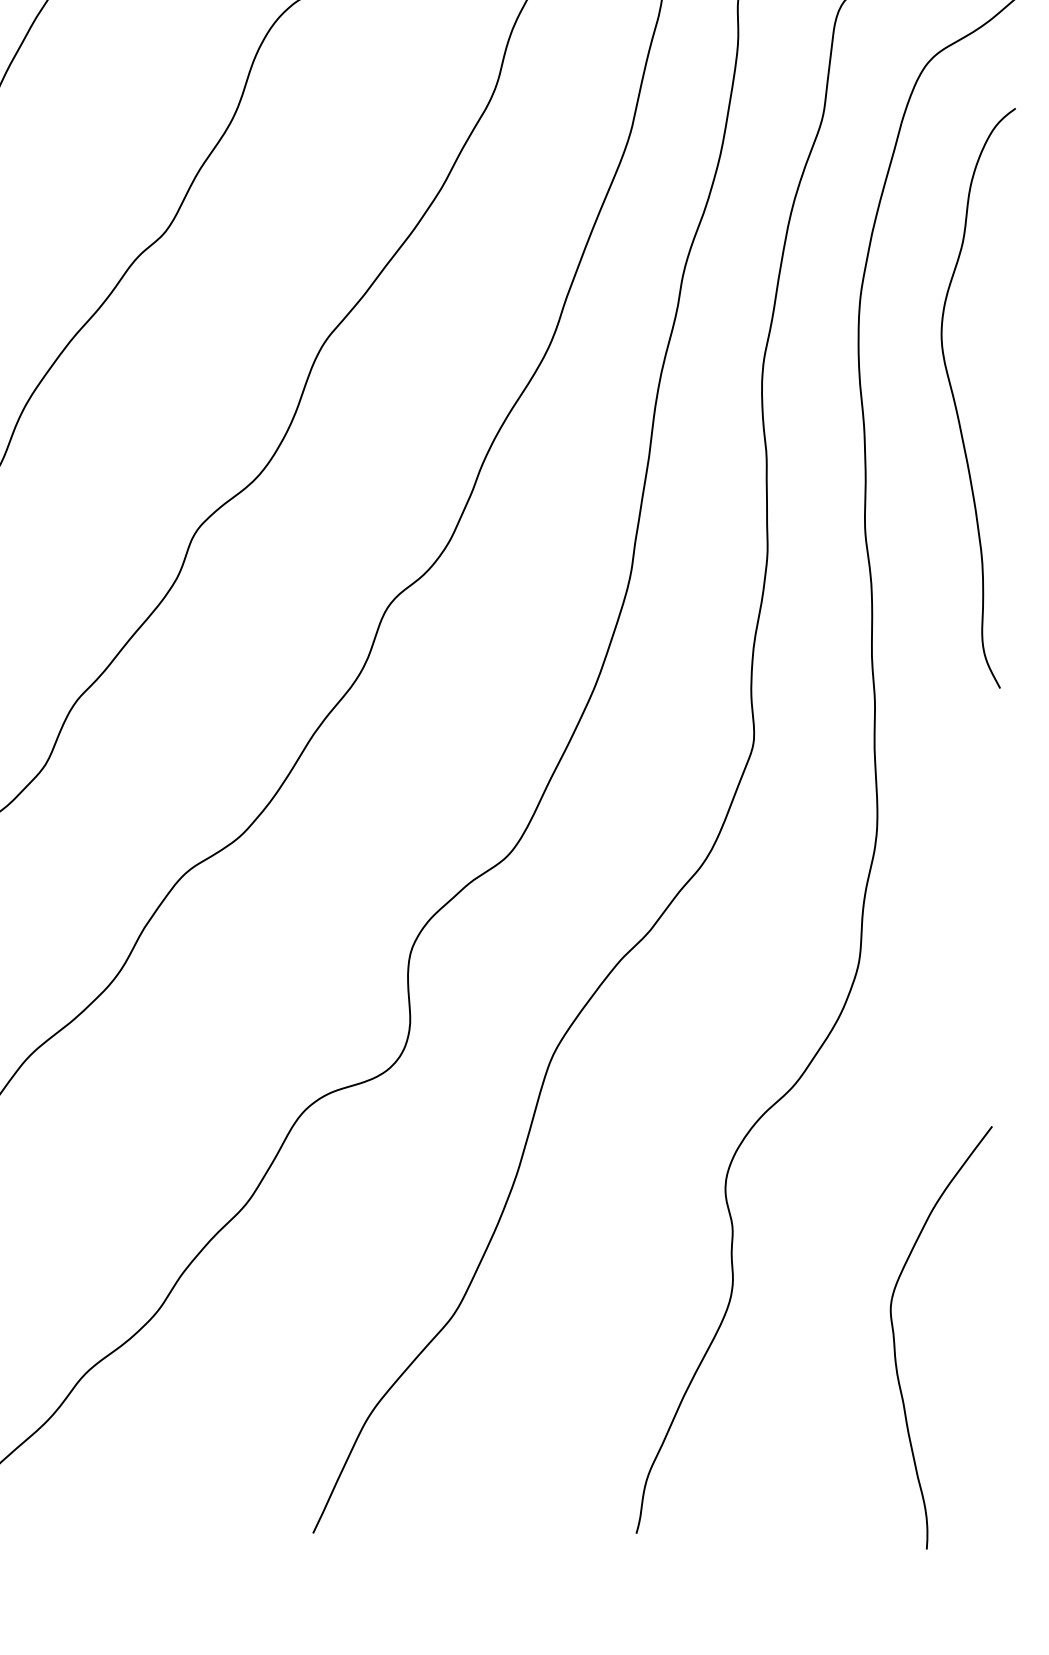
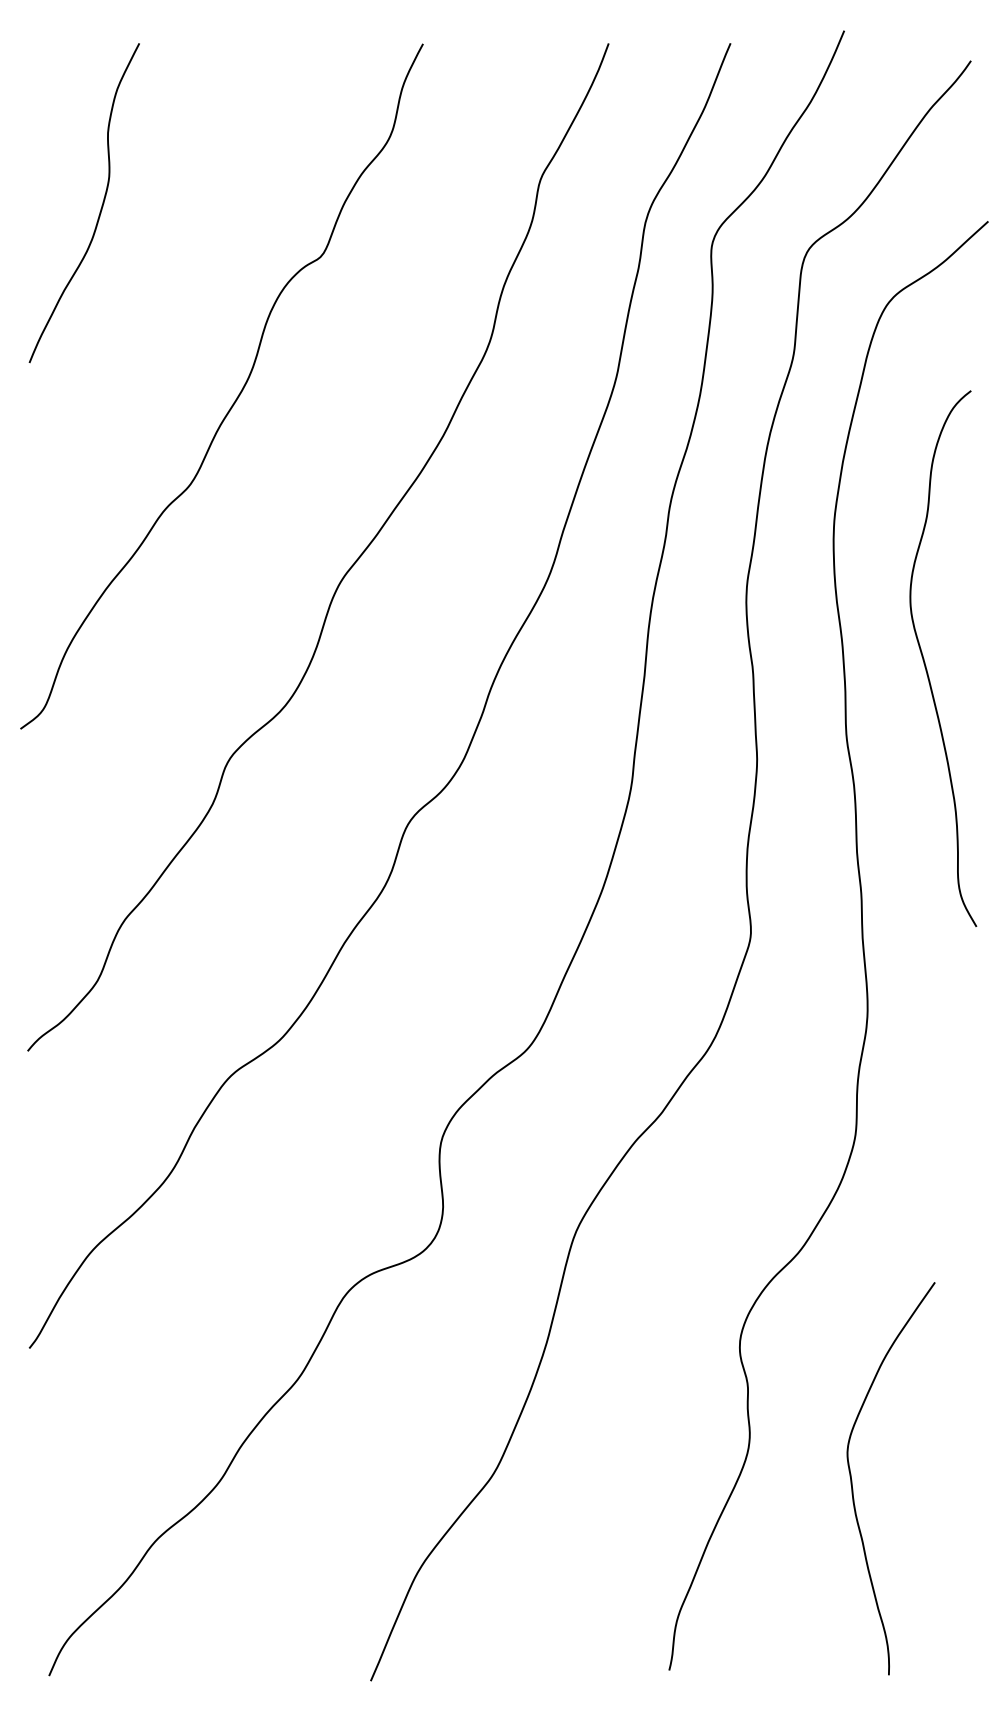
curve: (956, 403) -> (926, 665), moved
part: (895, 1337) -> (852, 1480), moved

